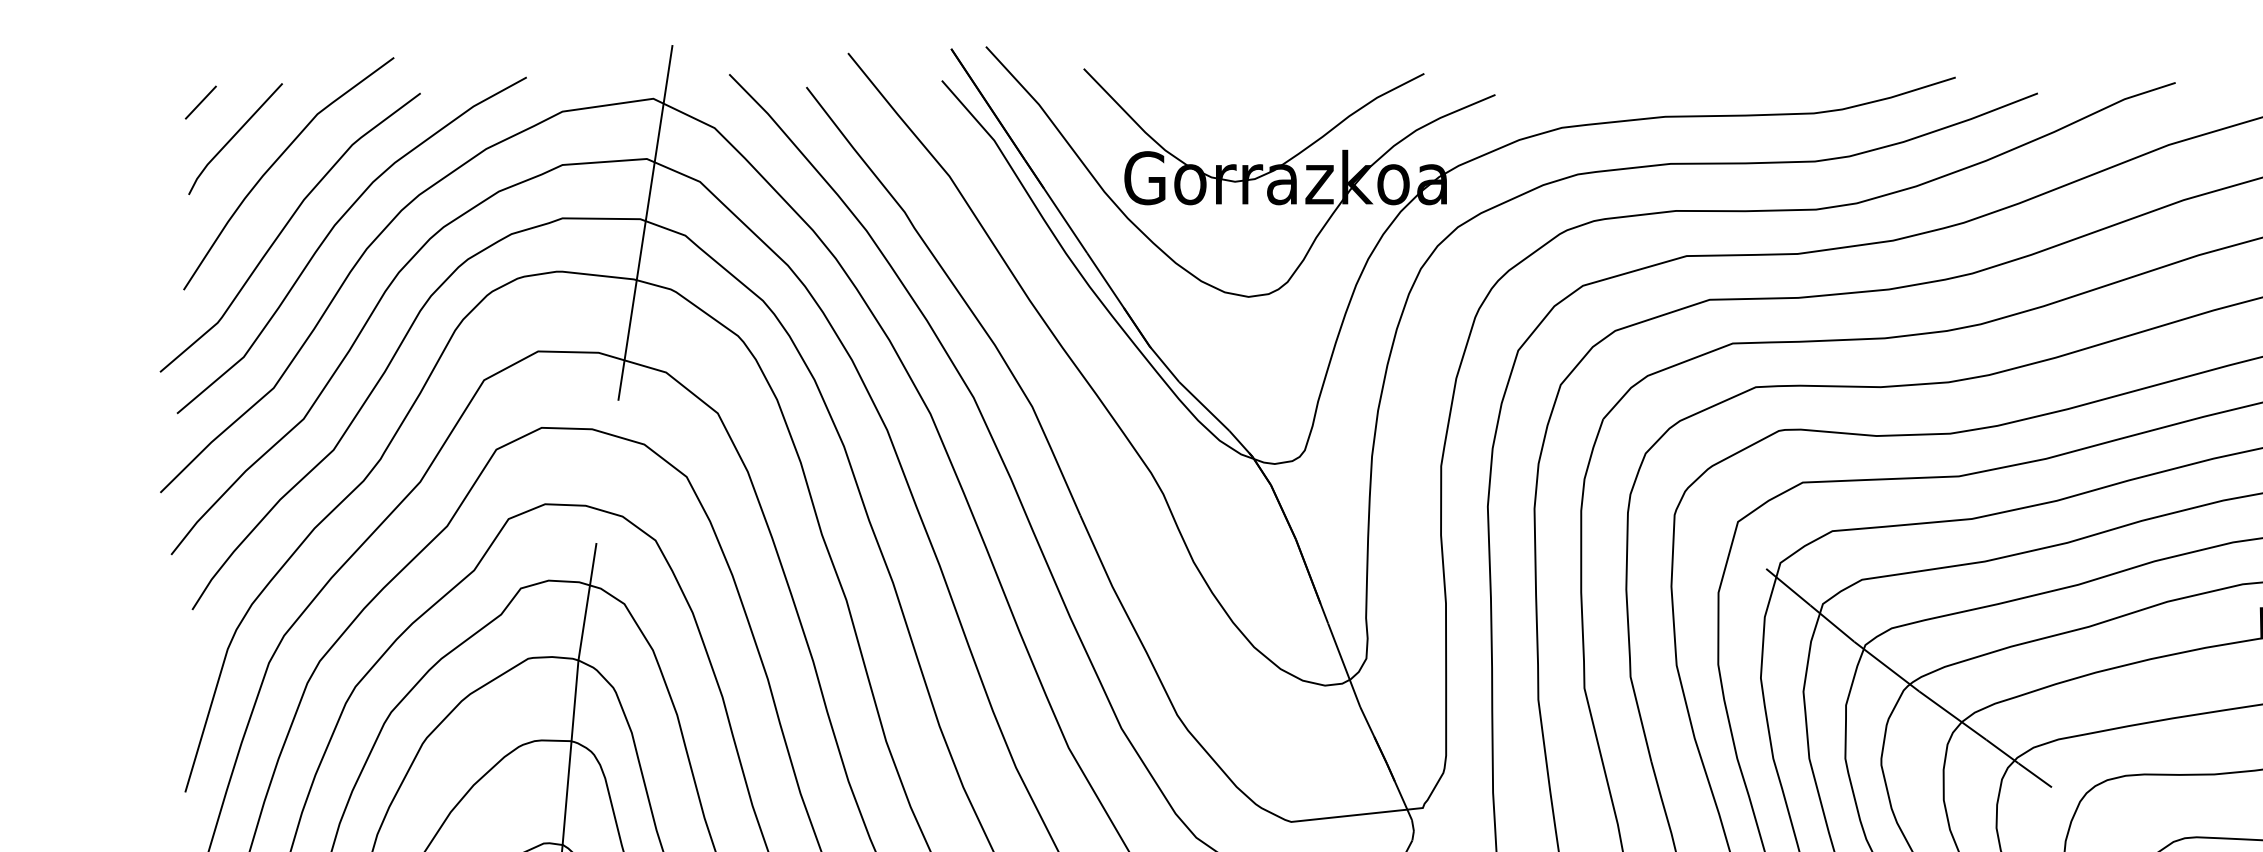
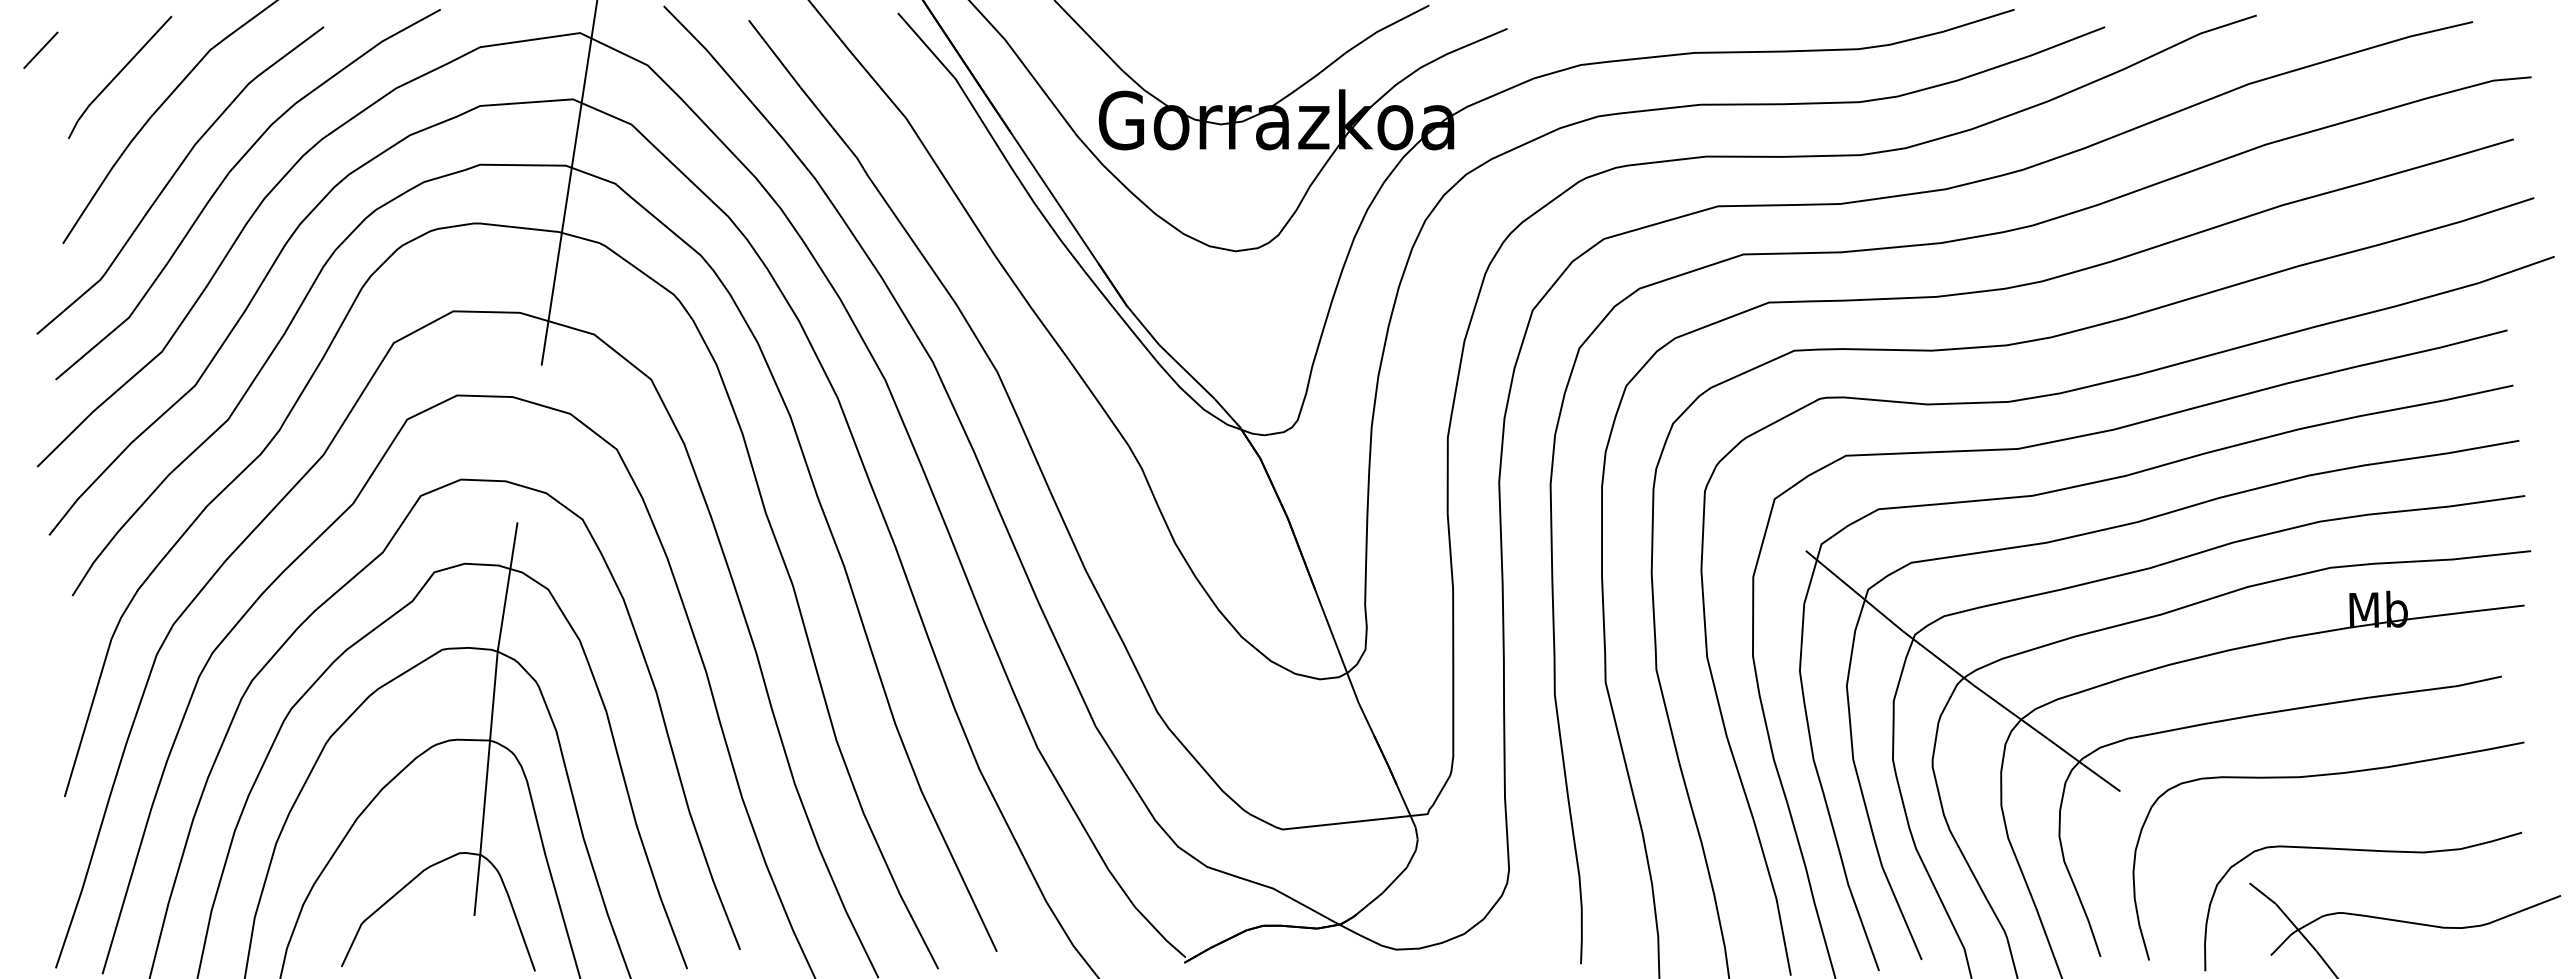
line: (200, 101) -> (40, 49), moved

